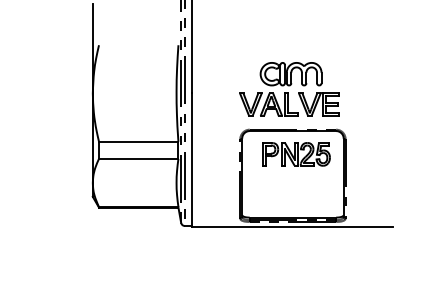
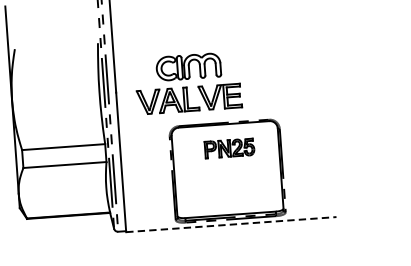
part: (289, 89) -> (188, 83), moved
part: (296, 154) -> (229, 148), size x0.7
line: (292, 226) -> (230, 224), solid -> dashed

